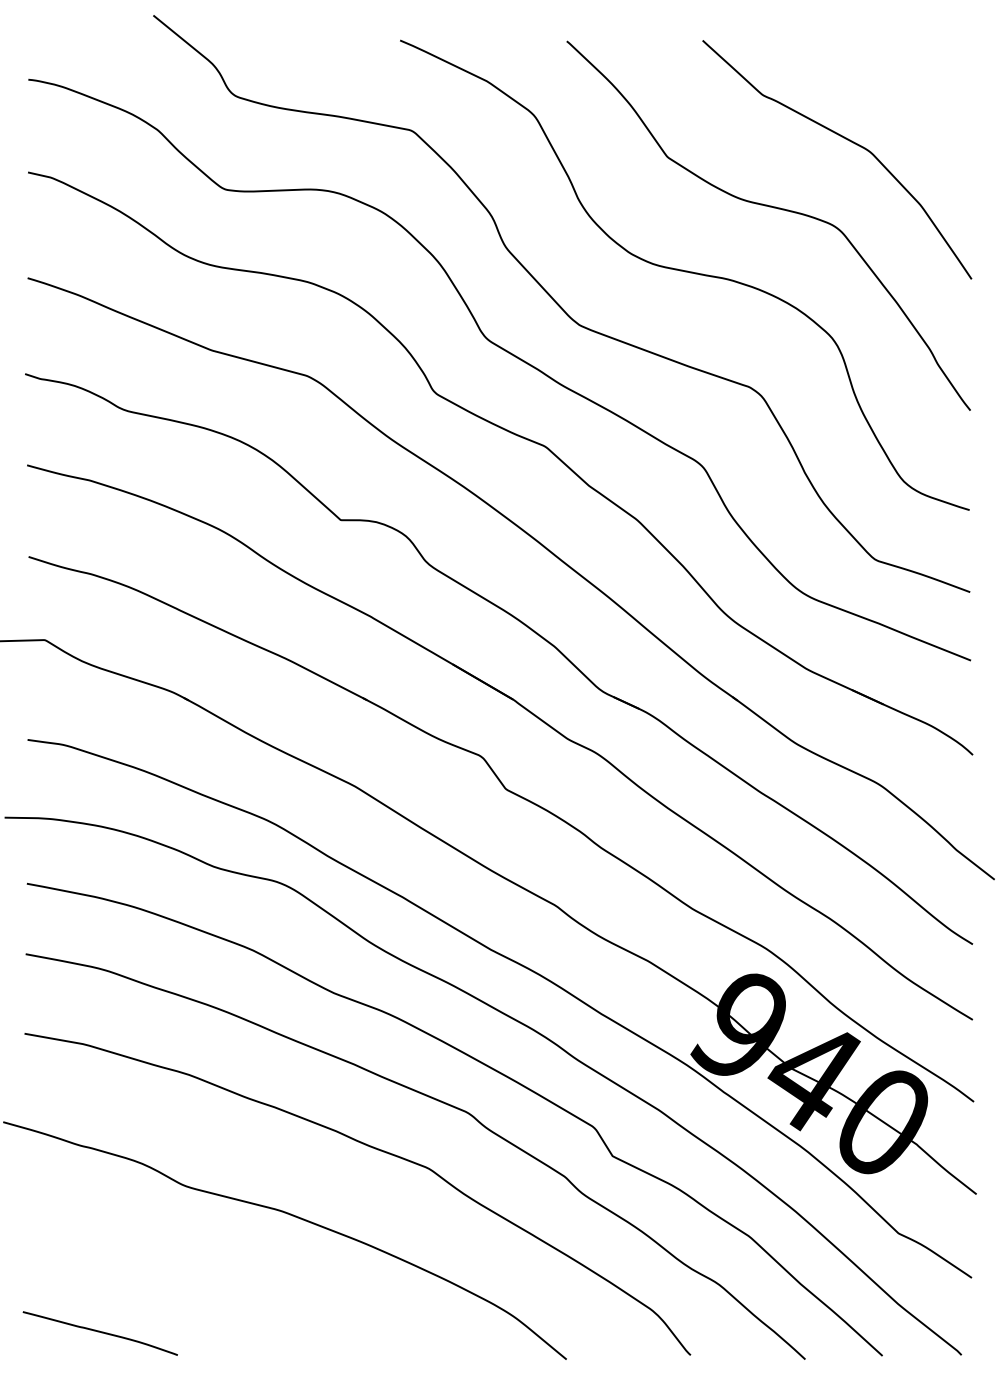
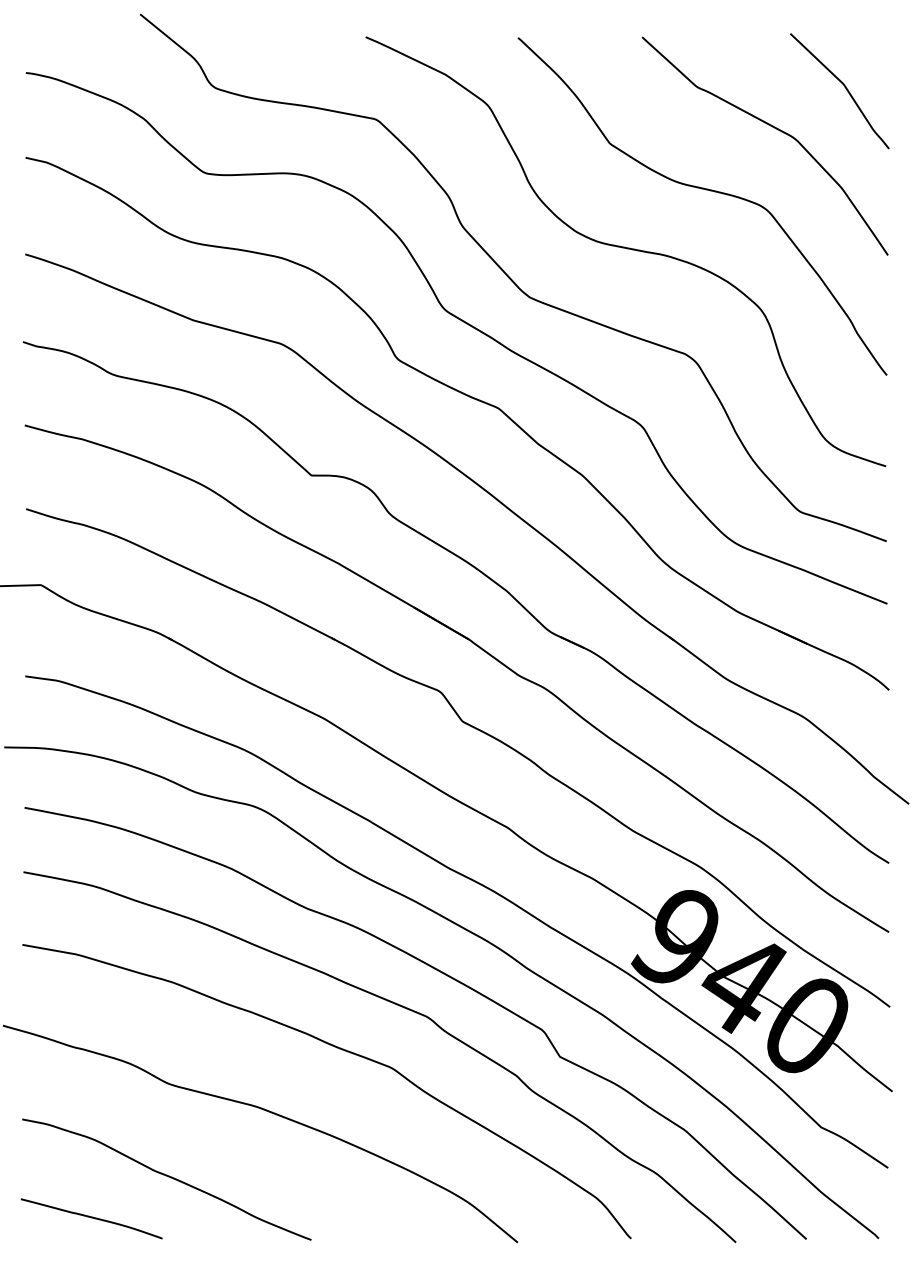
curve: (924, 96) -> (844, 88), added
curve: (182, 1287) -> (166, 1176), added

